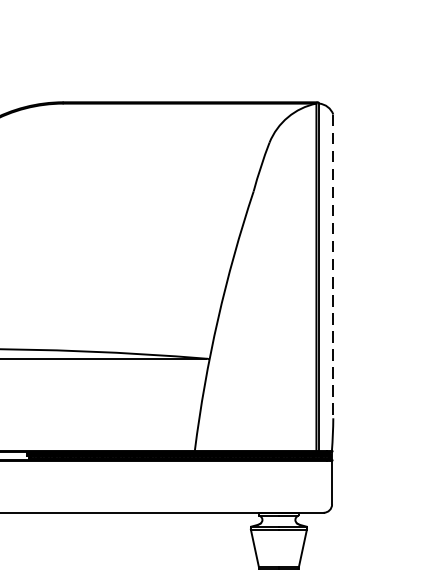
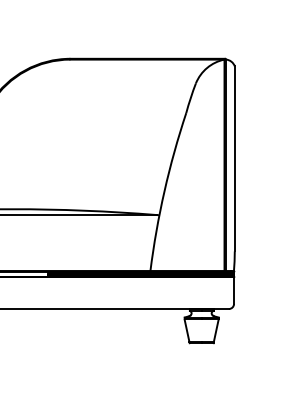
line: (332, 265) -> (234, 158), dashed -> solid

